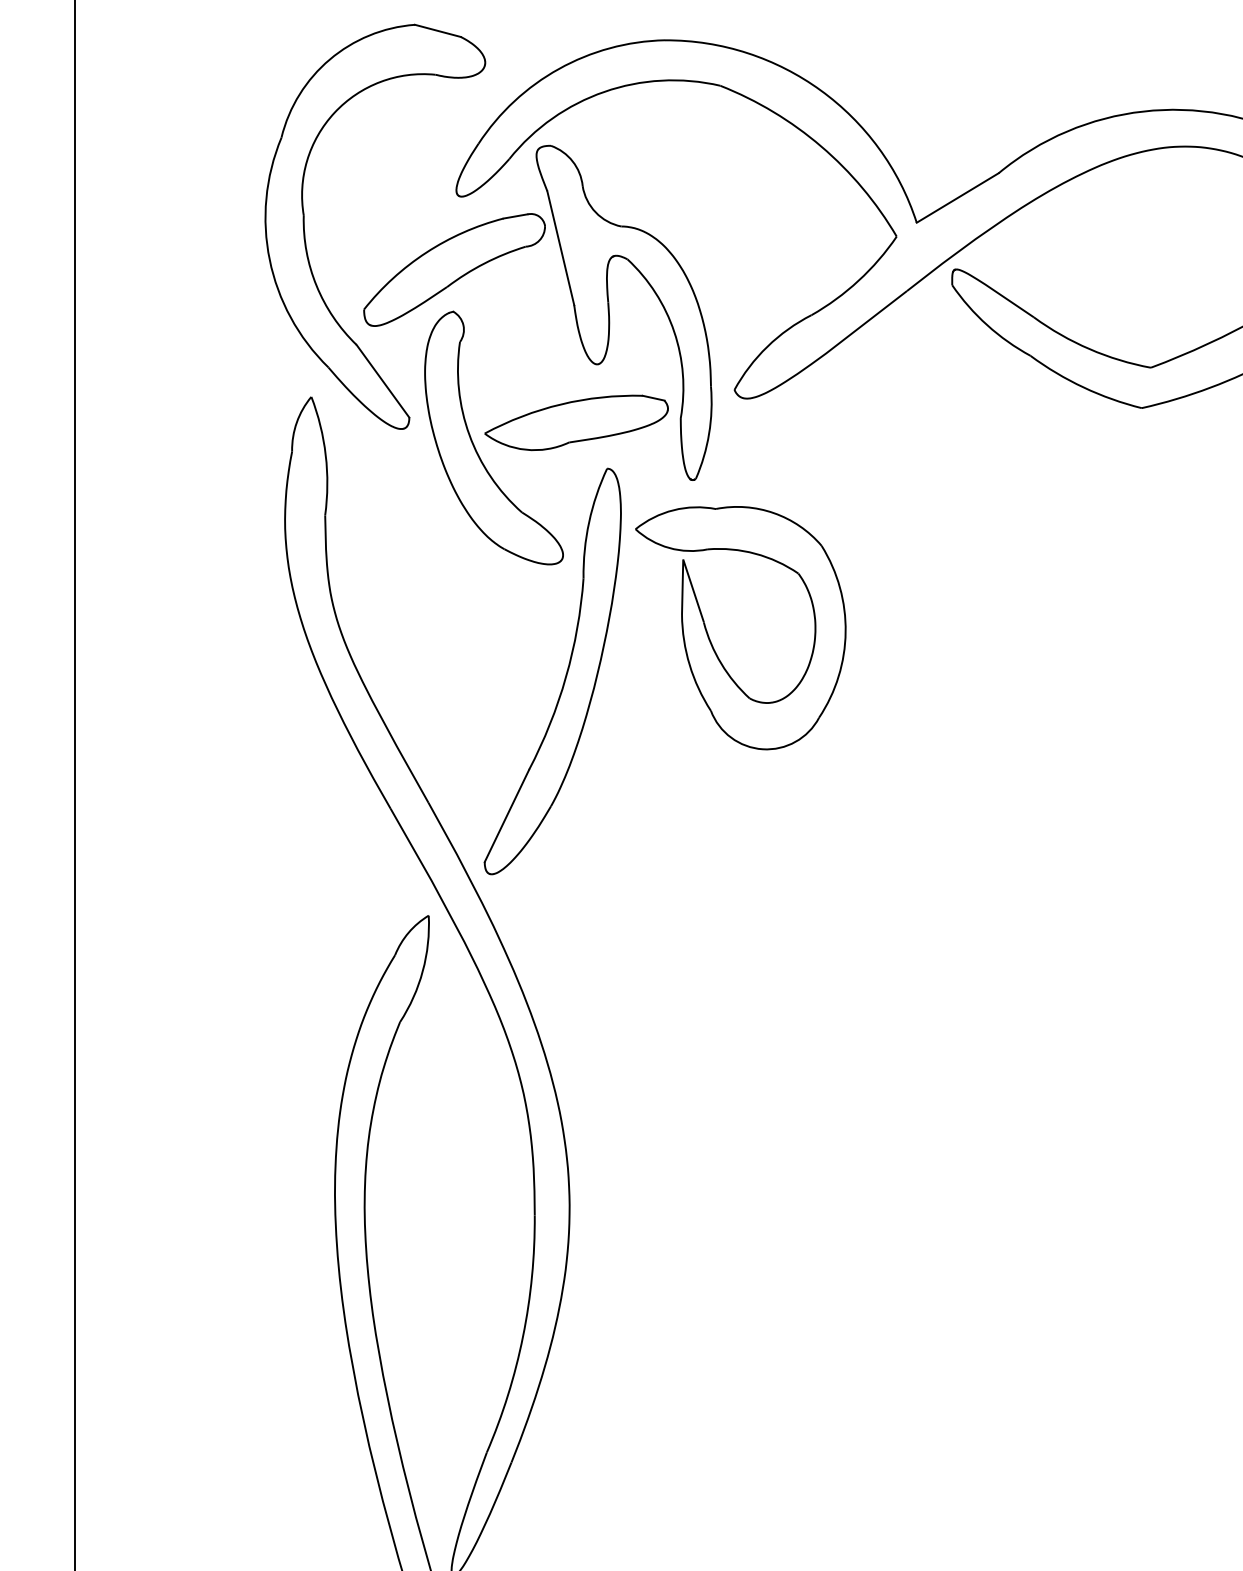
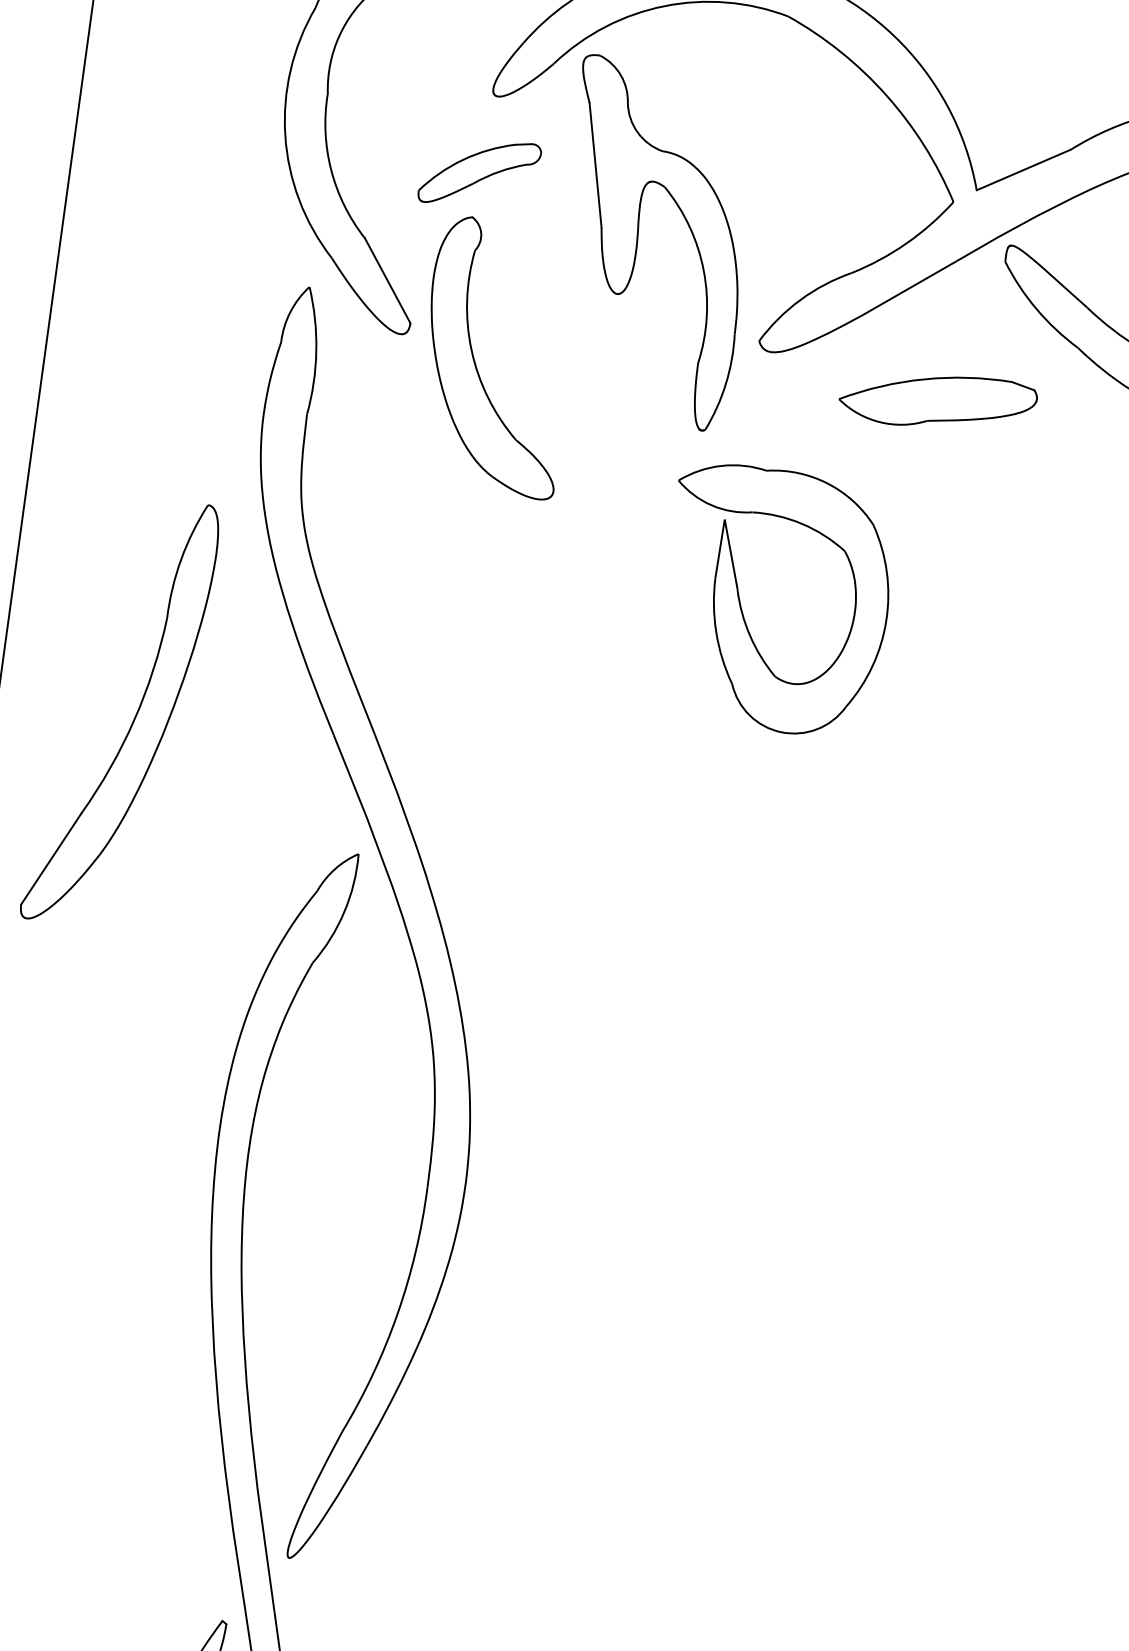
part: (454, 269) -> (479, 172), size x0.6
part: (576, 422) -> (937, 400), moved
part: (712, 643) -> (743, 612), moved
part: (565, 674) -> (134, 717), moved

